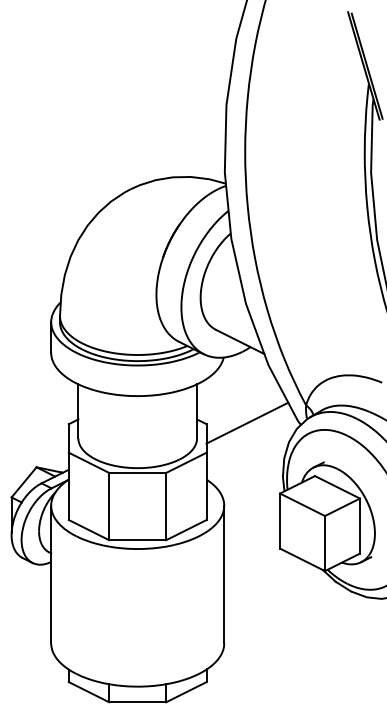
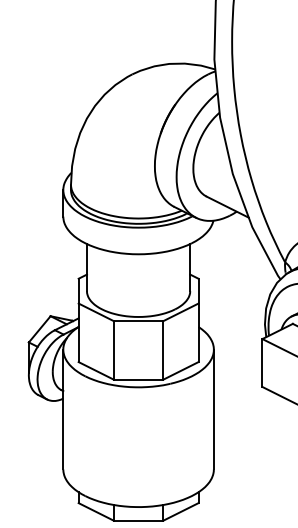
line: (247, 422) -> (234, 277), removed

